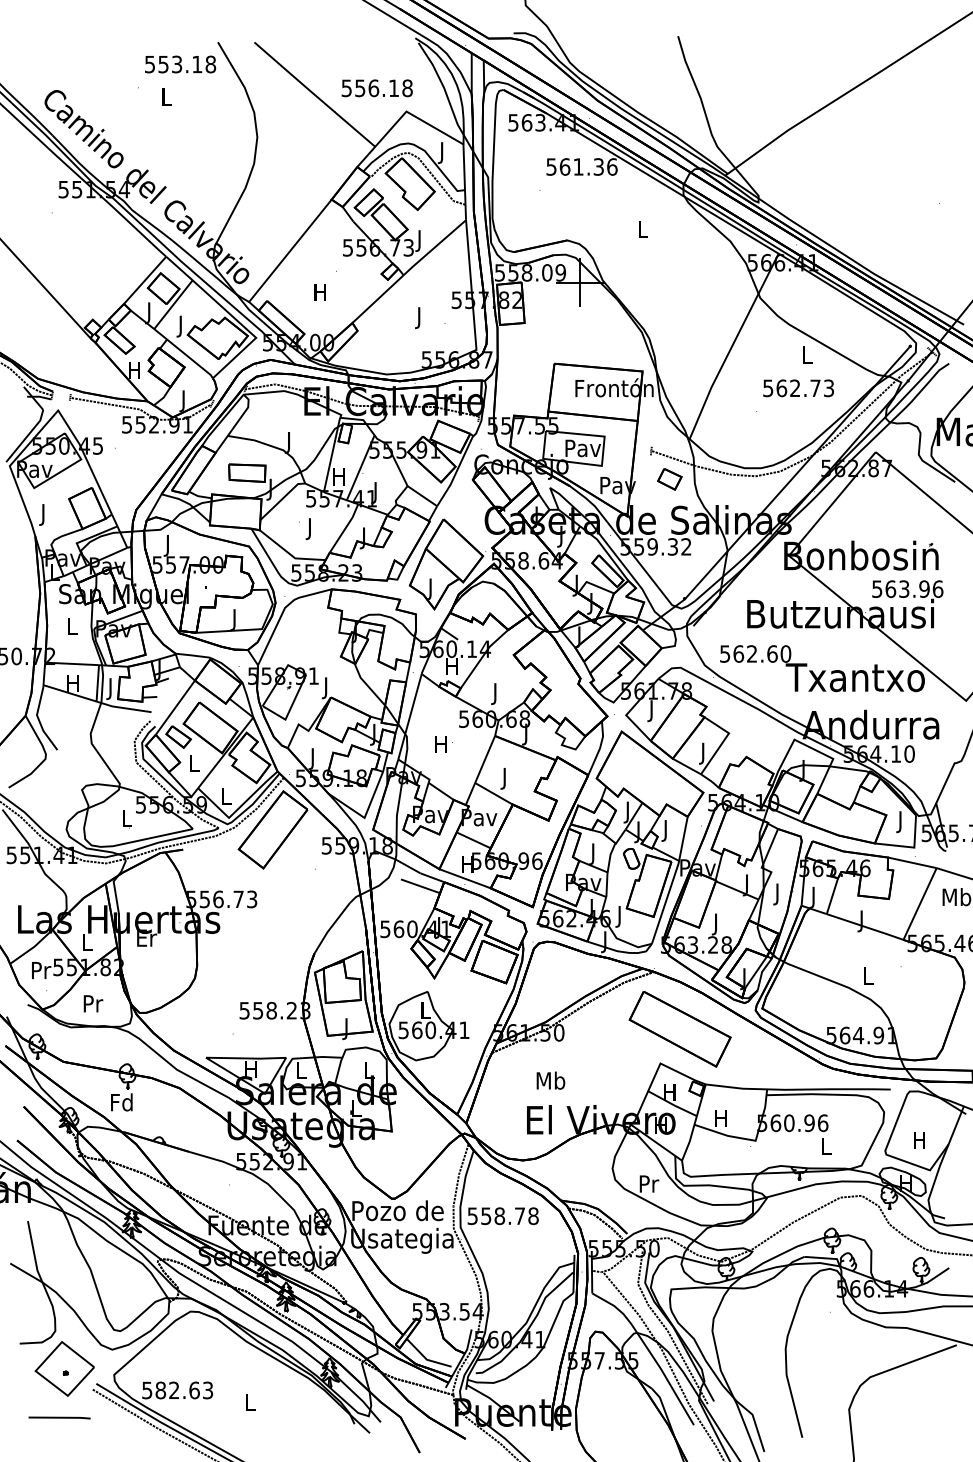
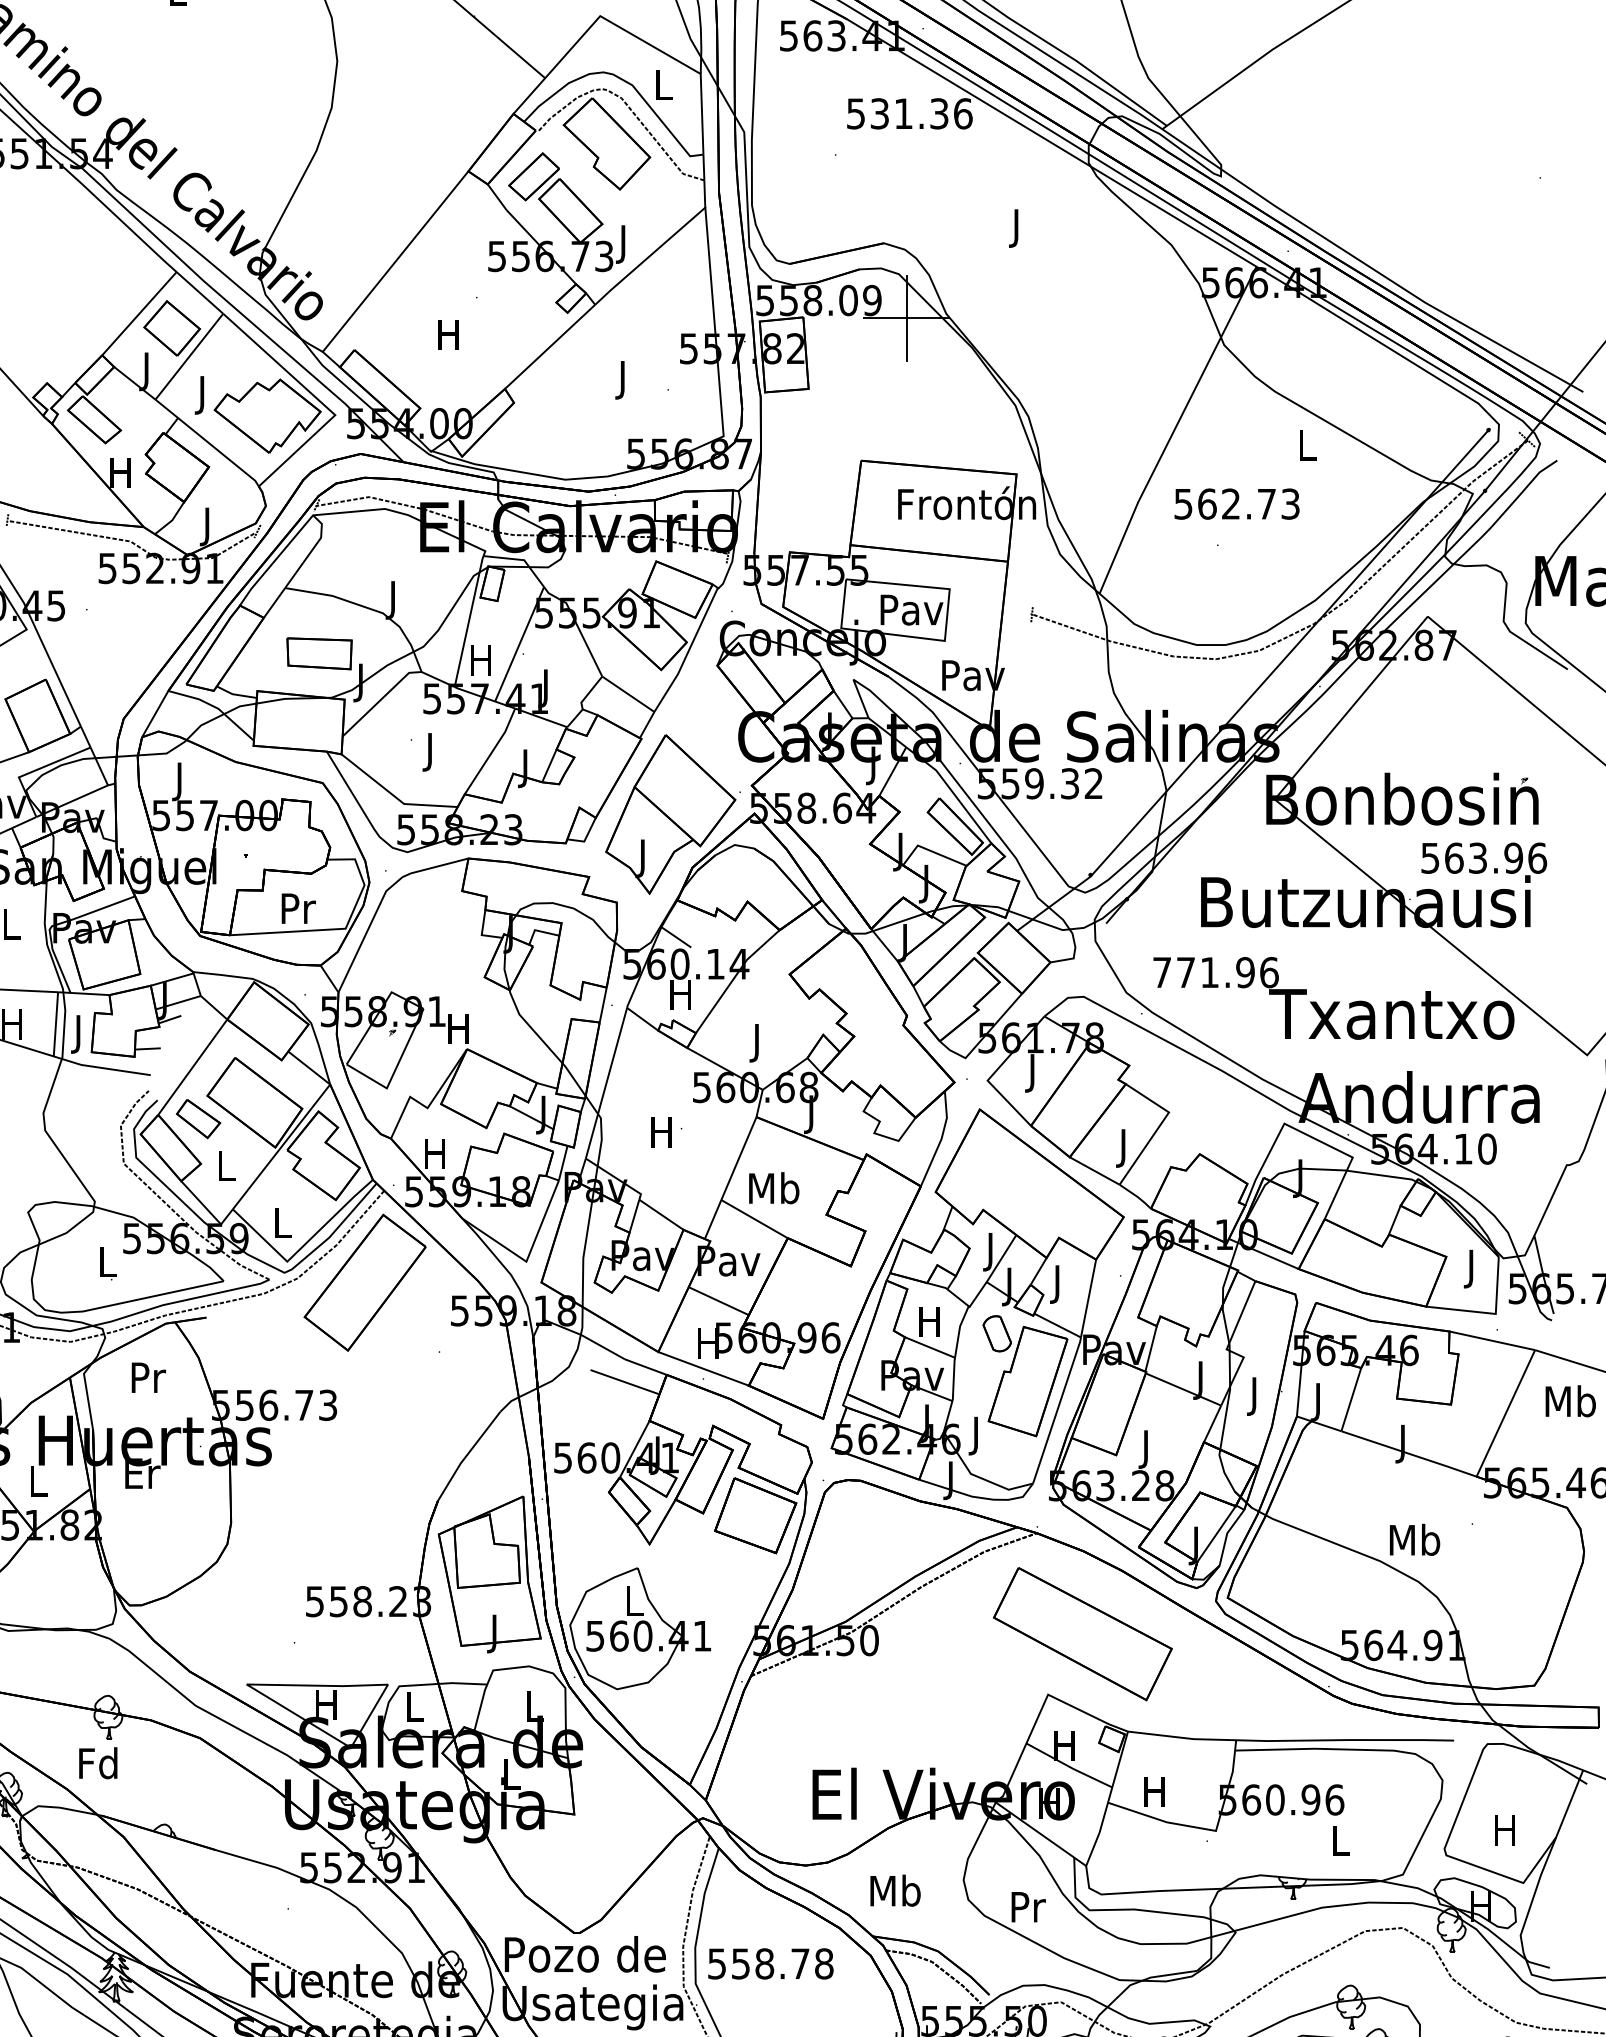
text: (442, 153) -> (663, 90), J -> L
text: (564, 166) -> (878, 112), 561.36 -> 531.36
text: (642, 231) -> (1016, 227), L -> J
text: (798, 388) -> (1236, 504), moved
part: (669, 479) -> (1064, 664), removed
text: (235, 619) -> (298, 911), J -> Pr
text: (755, 653) -> (1215, 971), 562.60 -> 771.96
text: (325, 688) -> (457, 1033), J -> H
text: (312, 759) -> (434, 1158), J -> H
text: (505, 778) -> (774, 1192), J -> Mb
text: (592, 853) -> (928, 1324), J -> H
text: (868, 975) -> (1414, 1539), L -> Mb
text: (93, 1003) -> (148, 1377), moved
text: (550, 1080) -> (894, 1890), moved

